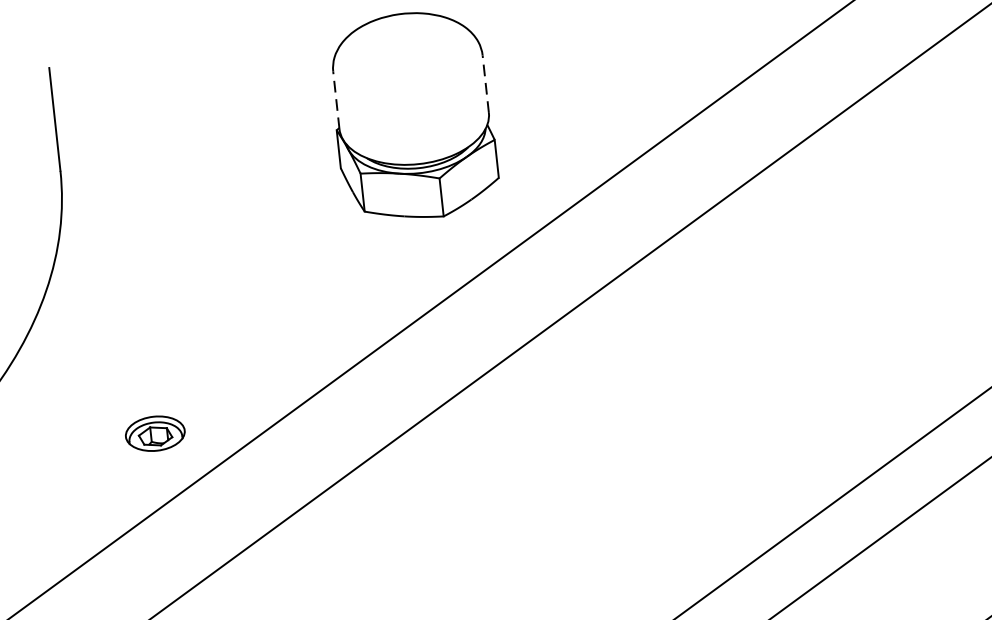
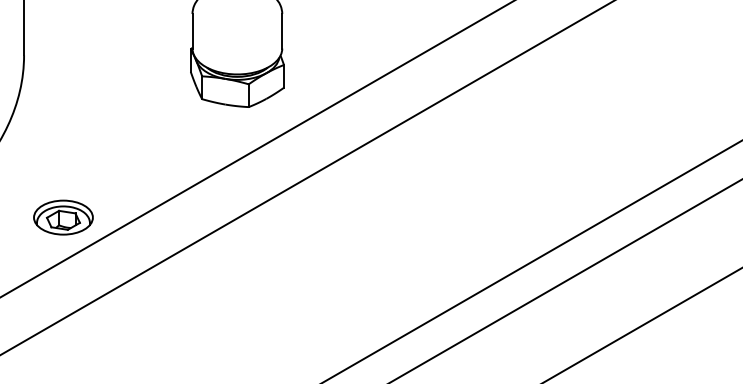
line: (486, 82) -> (282, 30), dashed -> solid
line: (336, 99) -> (192, 30), dashed -> solid
part: (155, 433) -> (63, 217), size x1.67

